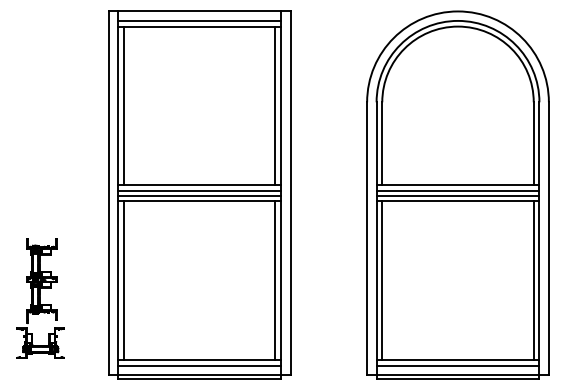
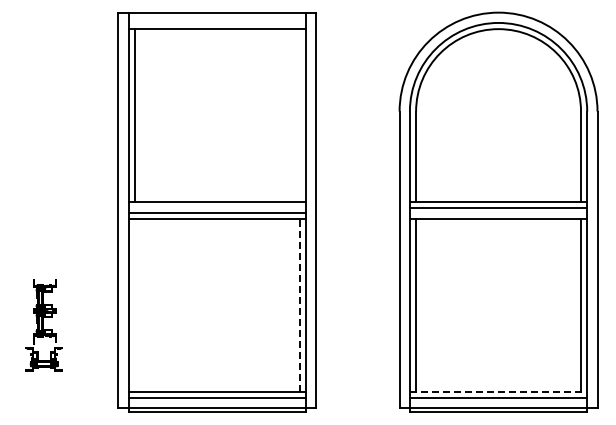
line: (198, 20) -> (216, 22), removed
line: (275, 105) -> (299, 115), removed
line: (198, 190) -> (216, 207), removed
line: (457, 195) -> (498, 213), removed
line: (123, 280) -> (134, 305), removed
line: (275, 280) -> (299, 305), solid -> dashed
part: (40, 298) -> (43, 325), size x0.7
line: (457, 359) -> (498, 391), solid -> dashed

